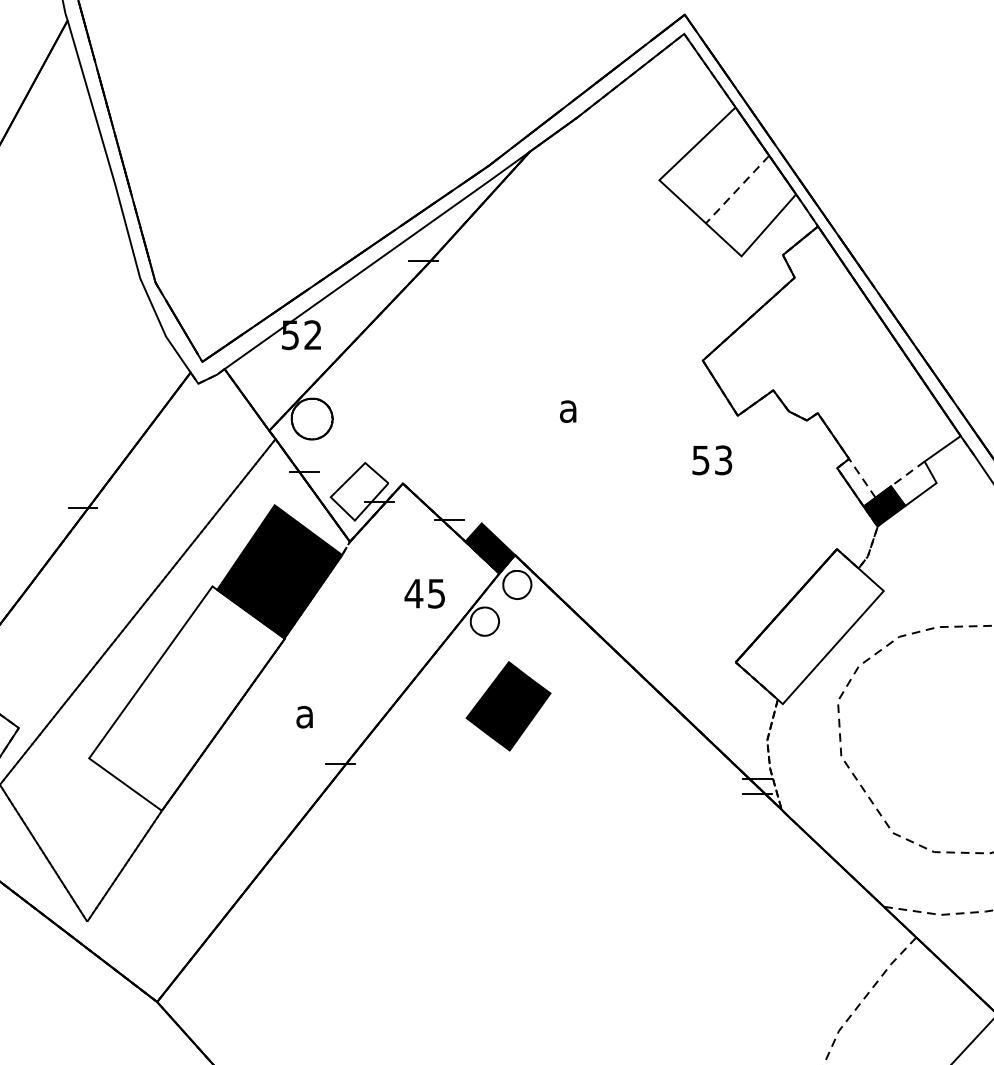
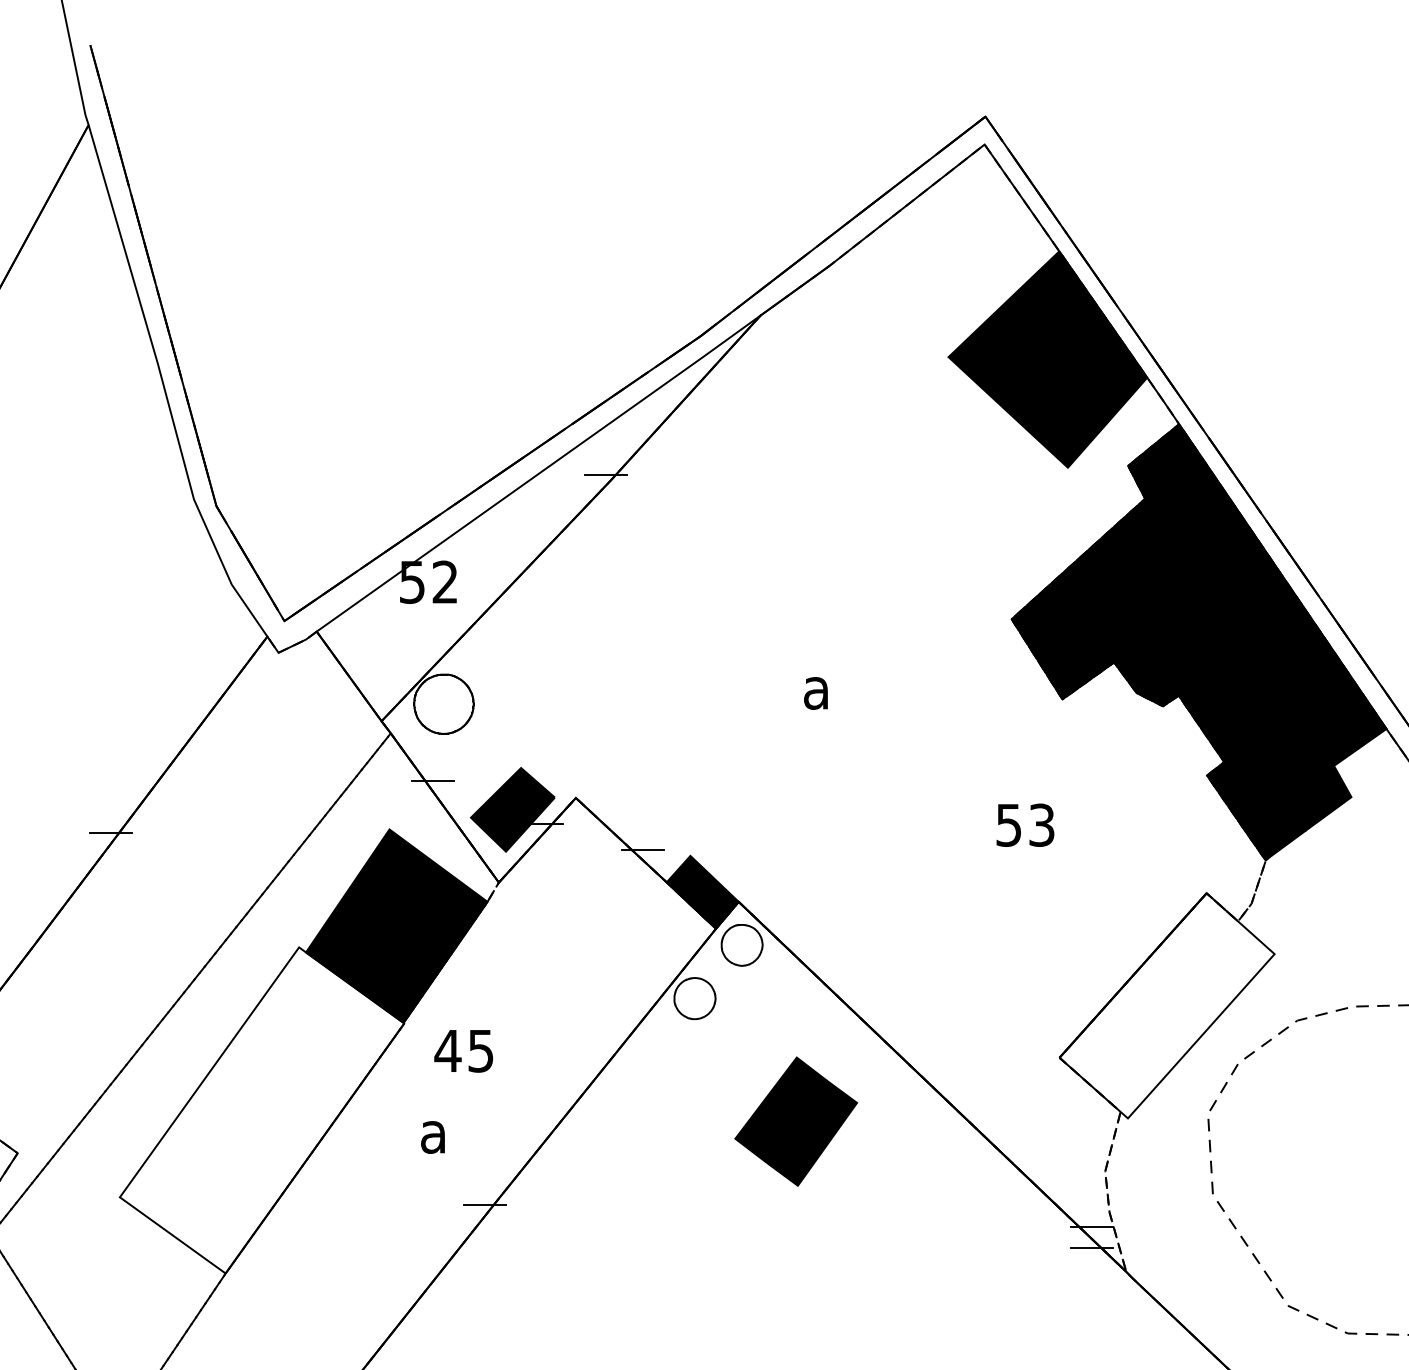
fill: (727, 181) -> (1047, 358), added
fill: (831, 366) -> (1198, 627), added
text: (712, 460) -> (1025, 825), moved
fill: (359, 491) -> (512, 809), added
text: (424, 593) -> (463, 1050), moved
part: (508, 706) -> (796, 1121), moved

